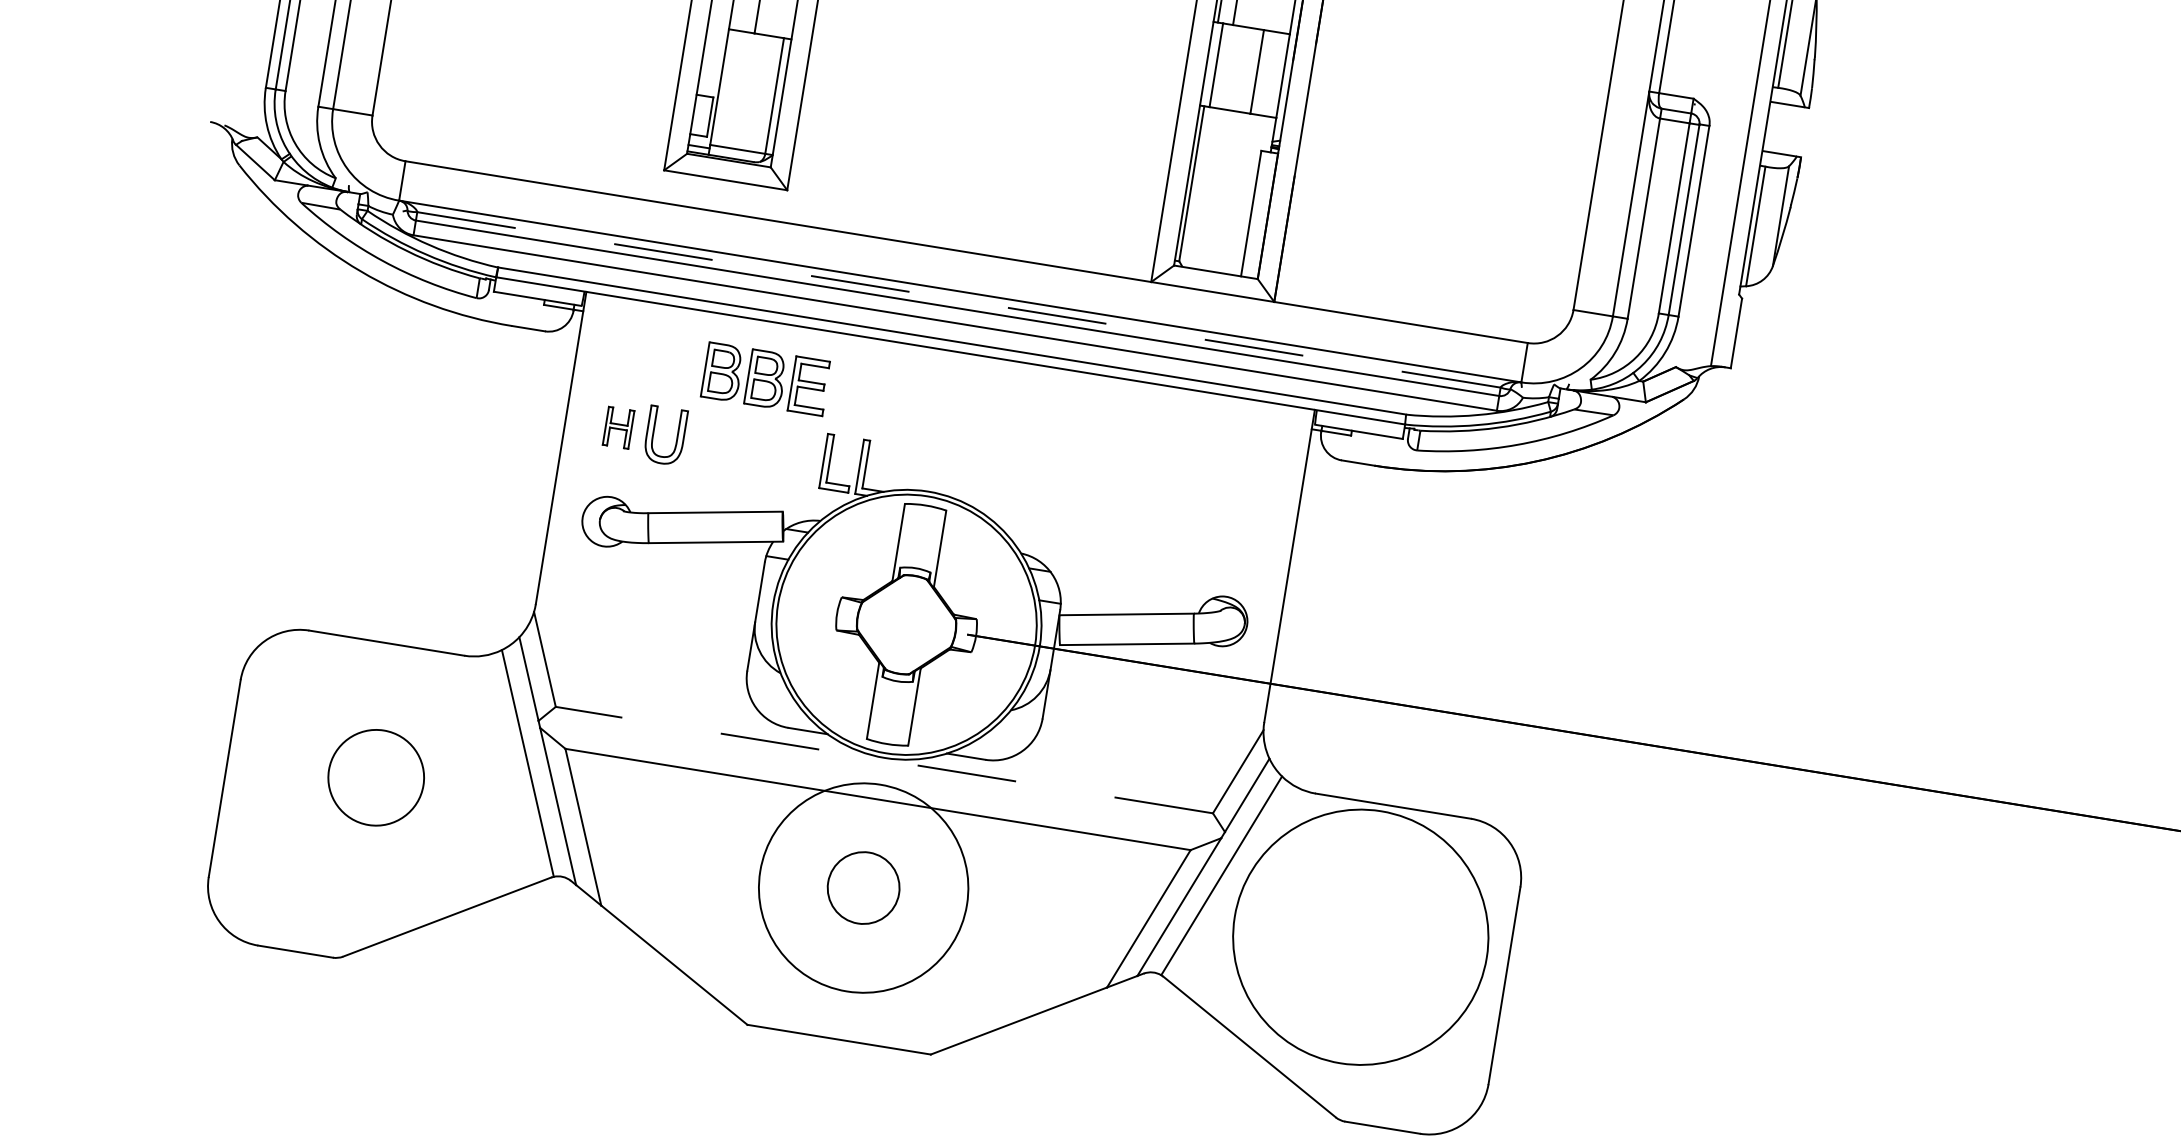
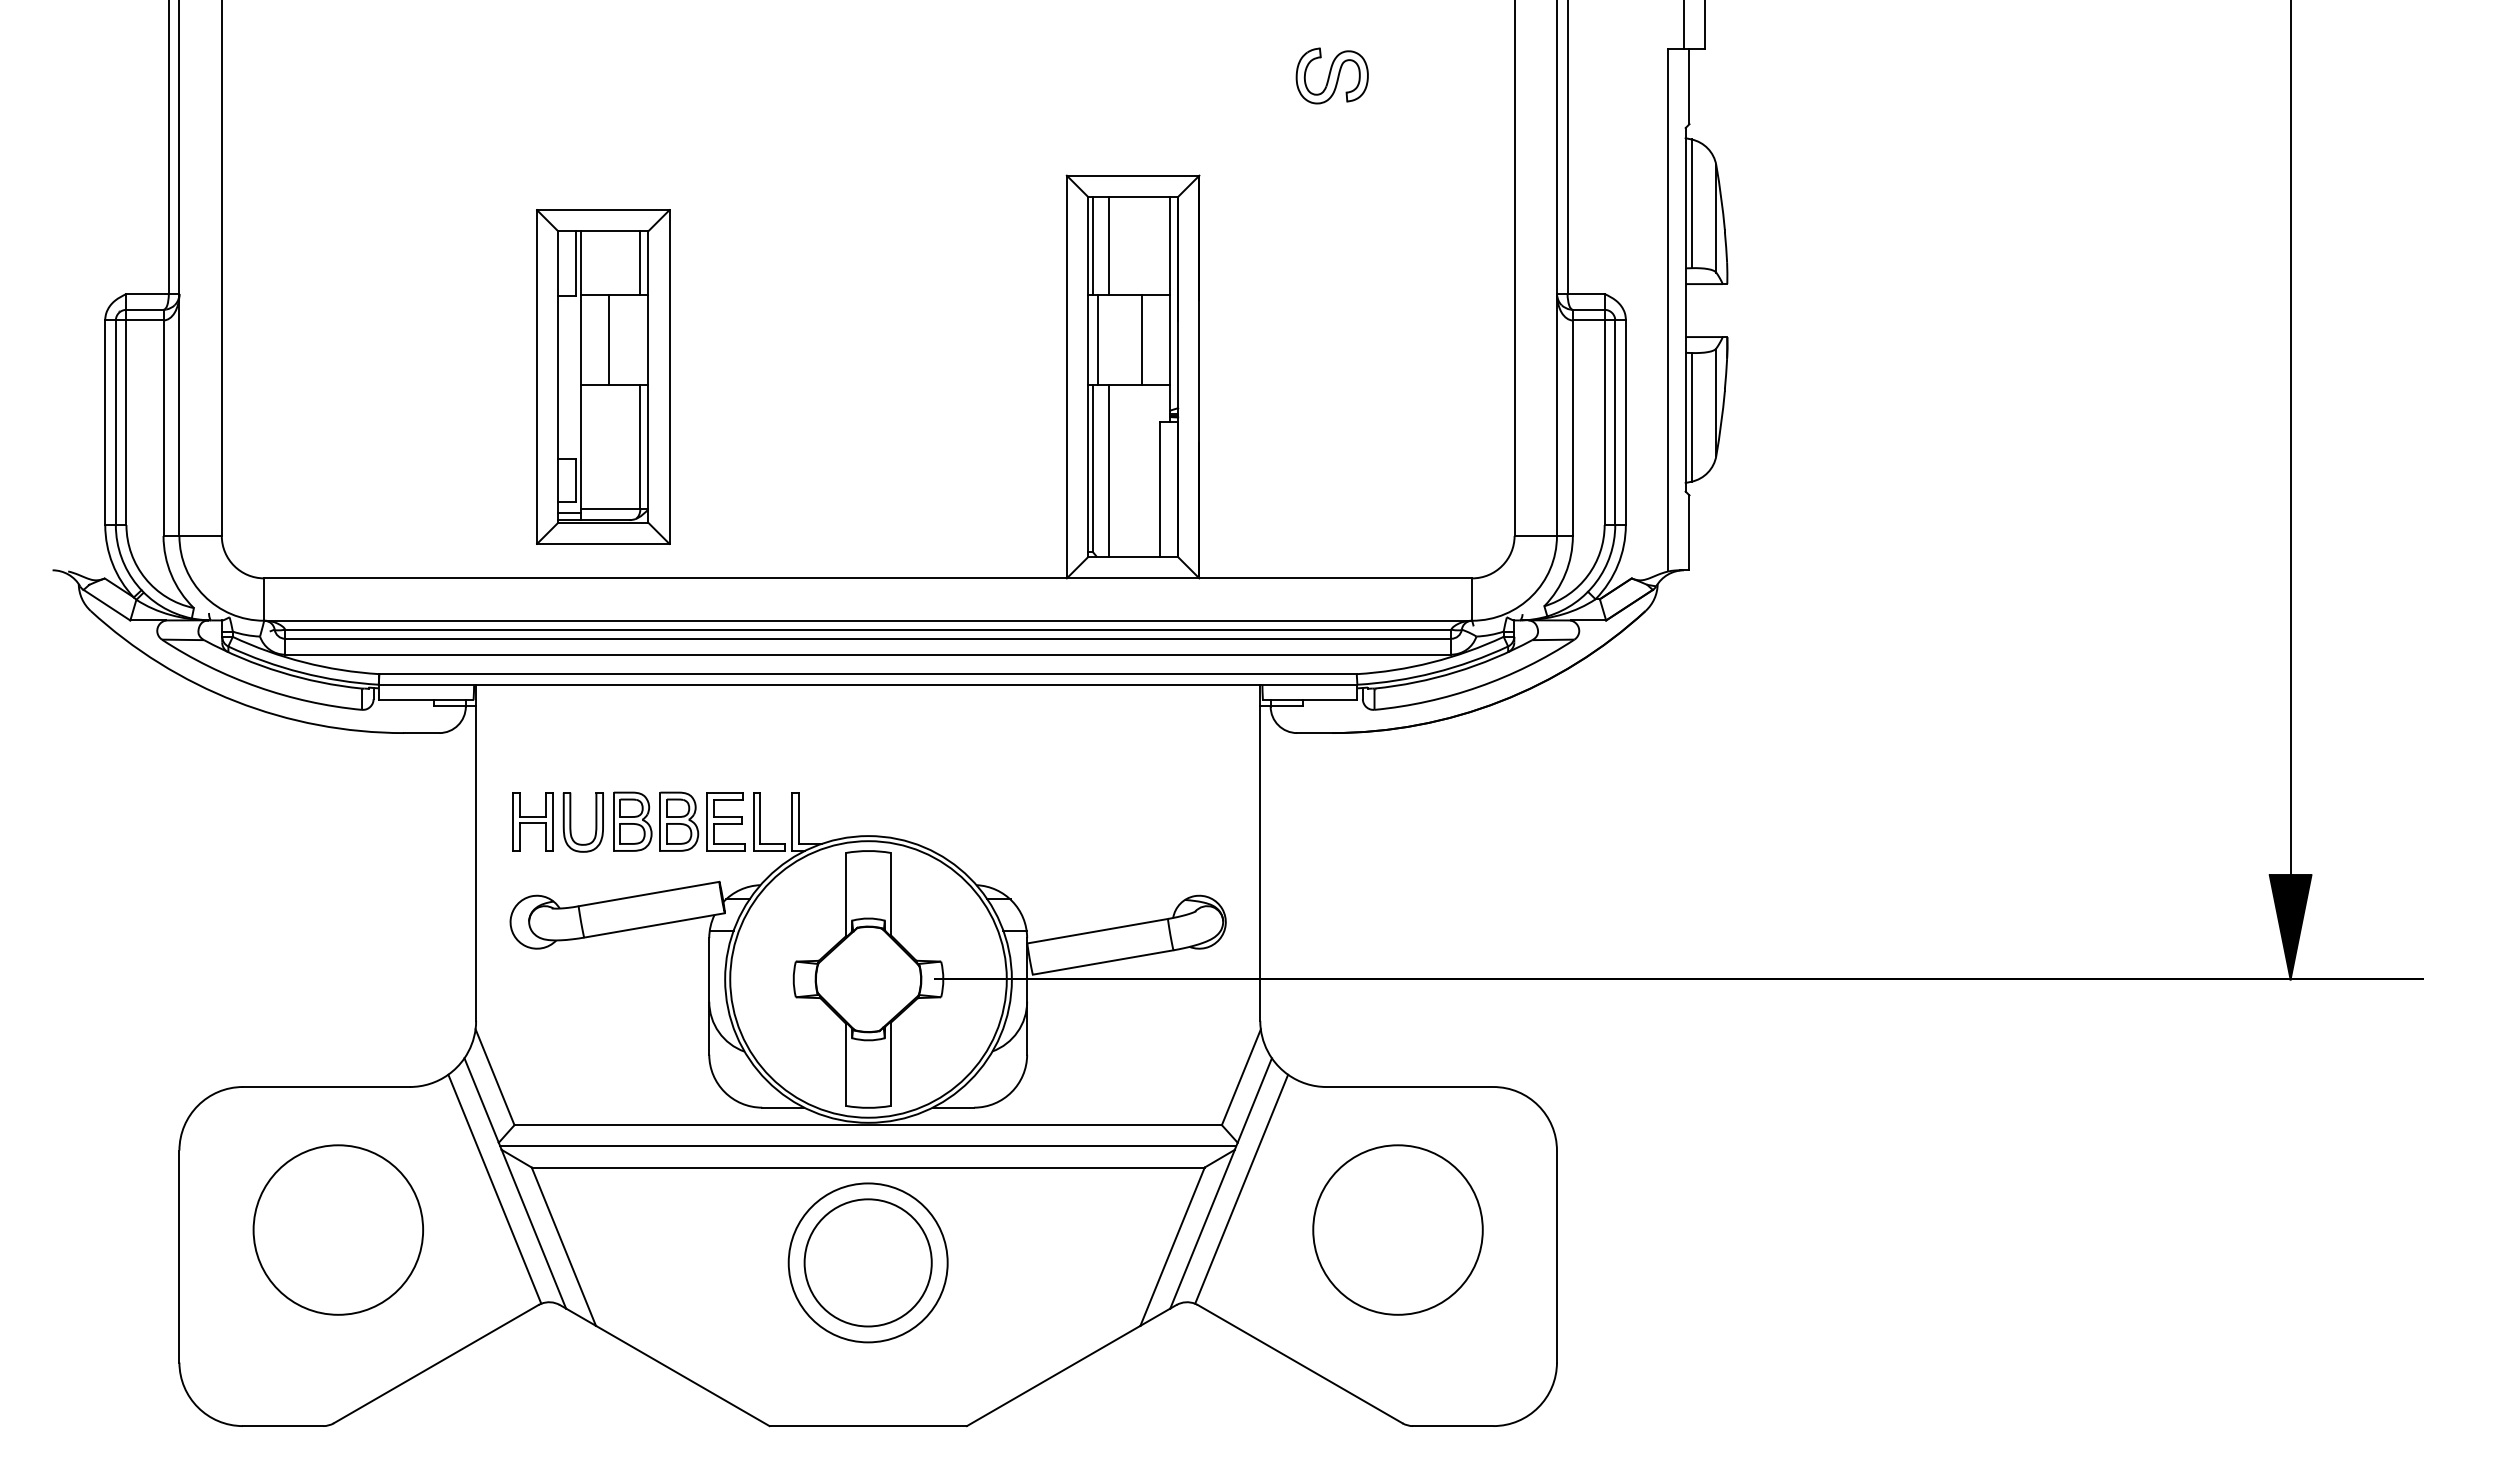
line: (1207, 188) -> (1109, 470), added
line: (959, 299) -> (868, 629), dashed -> solid
part: (766, 379) -> (679, 821), moved
part: (618, 427) -> (532, 821), size x1.43
line: (884, 760) -> (868, 1125), dashed -> solid
circle: (375, 777) -> (337, 1229), size x1.67
line: (881, 779) -> (868, 1146), added
circle: (863, 887) -> (867, 1262), size x0.71
circle: (863, 887) -> (867, 1262), size x1.67
circle: (1360, 936) -> (1397, 1229), size x0.62

